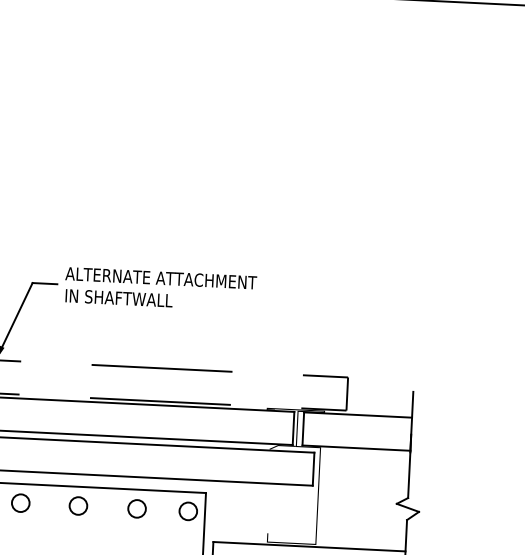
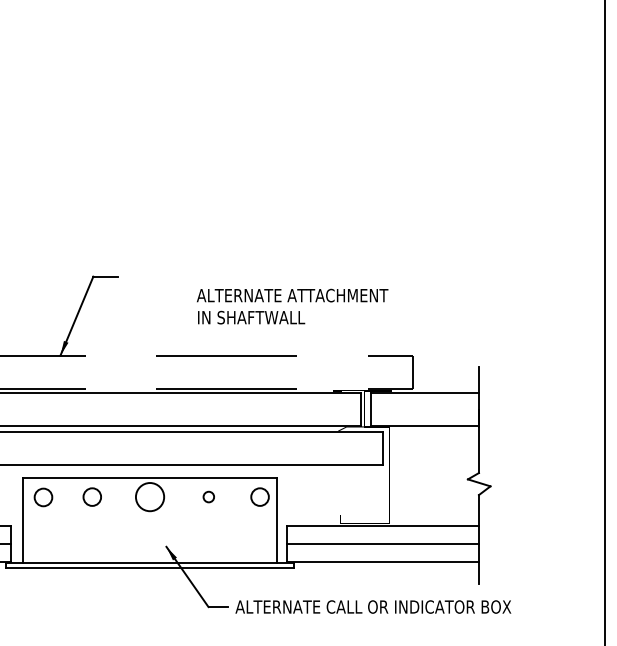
text: (160, 289) -> (292, 306), moved
circle: (77, 505) -> (149, 496), size x1.6
circle: (136, 508) -> (208, 496), size x0.6

